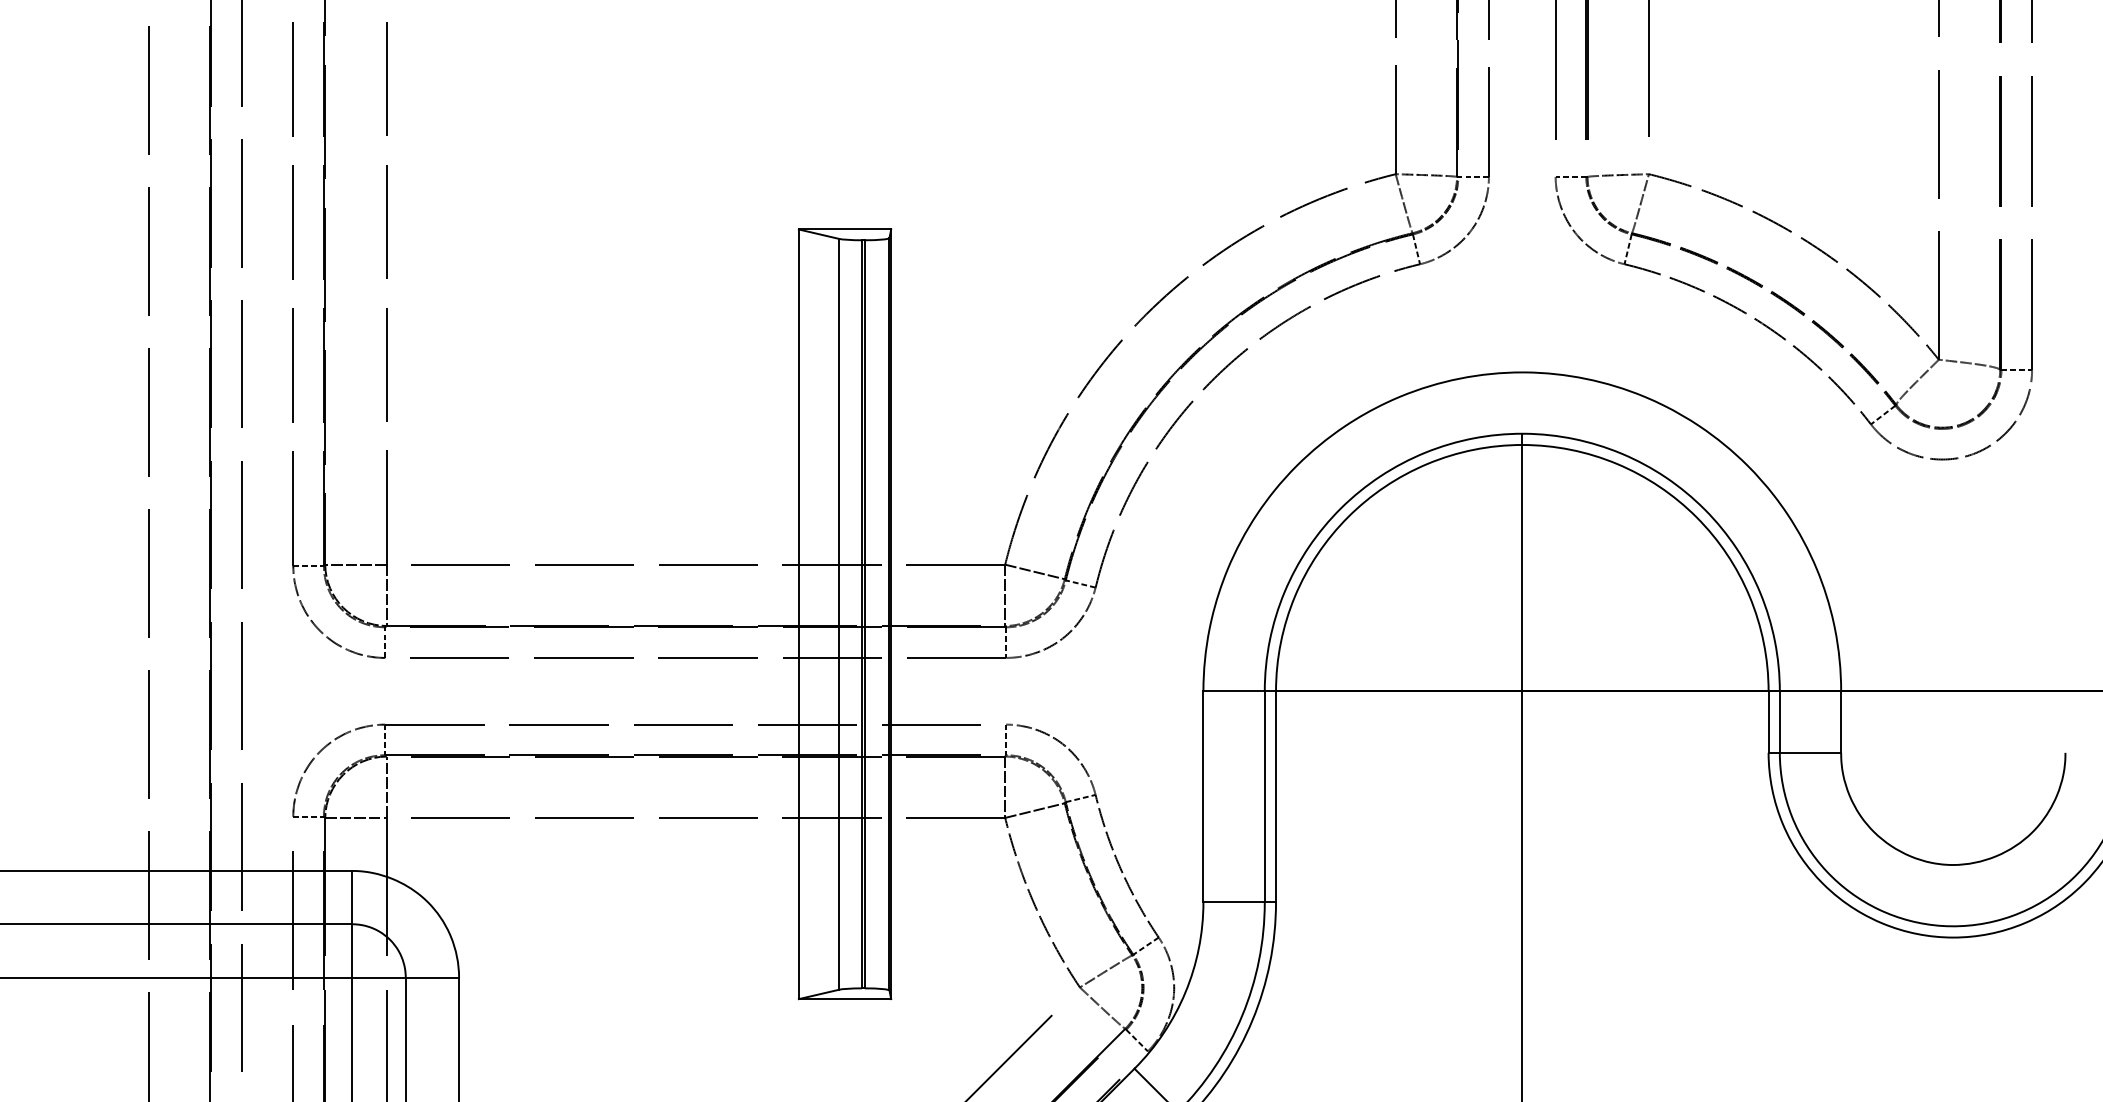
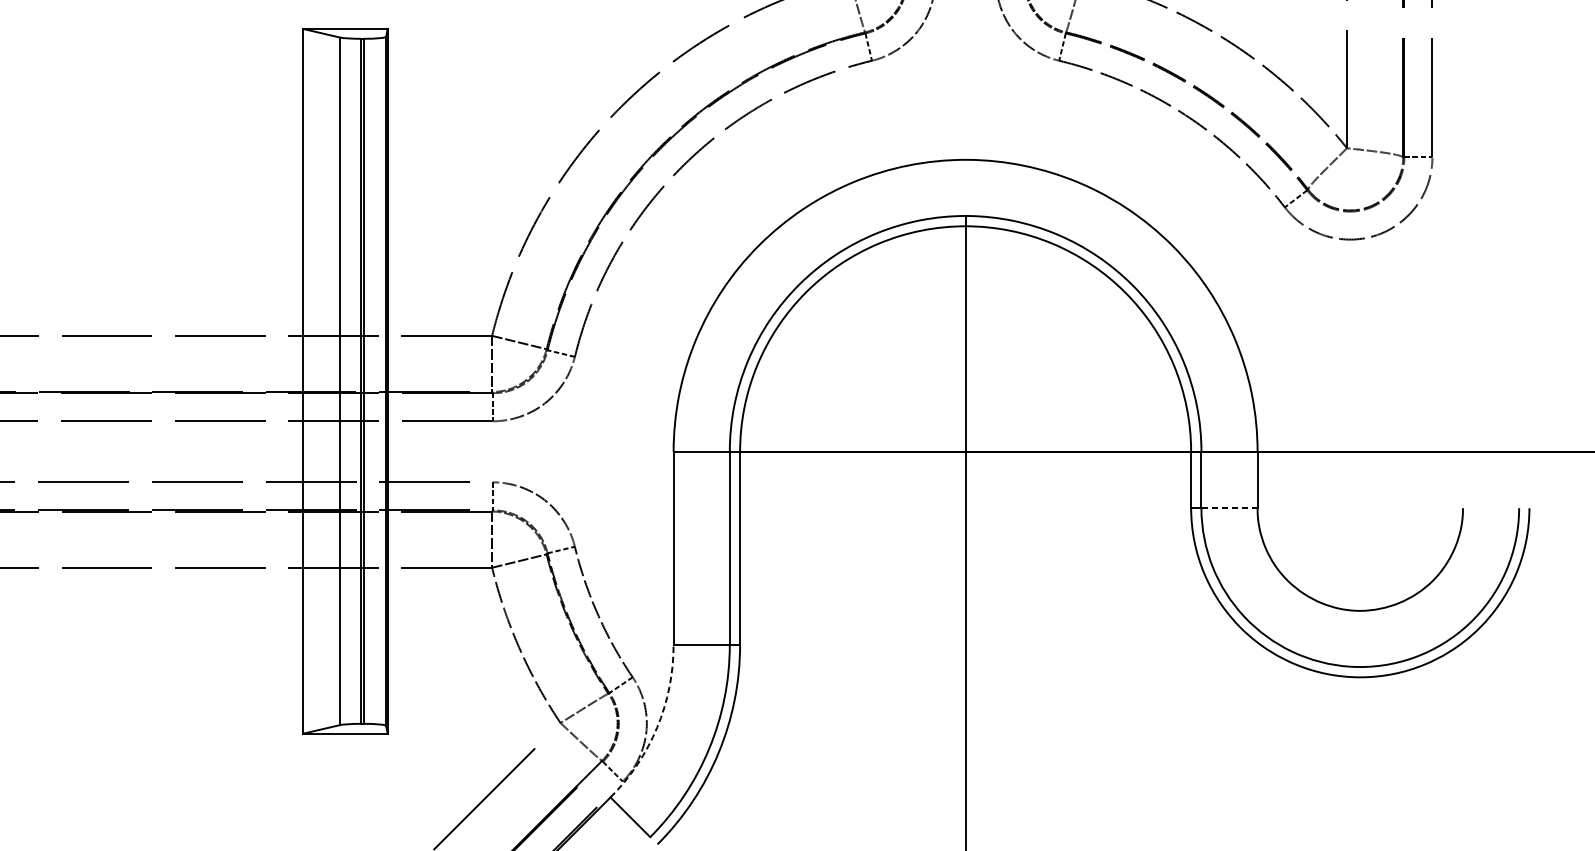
line: (1810, 752) -> (1229, 507), solid -> dashed
arc: (1185, 992) -> (657, 727), solid -> dashed

